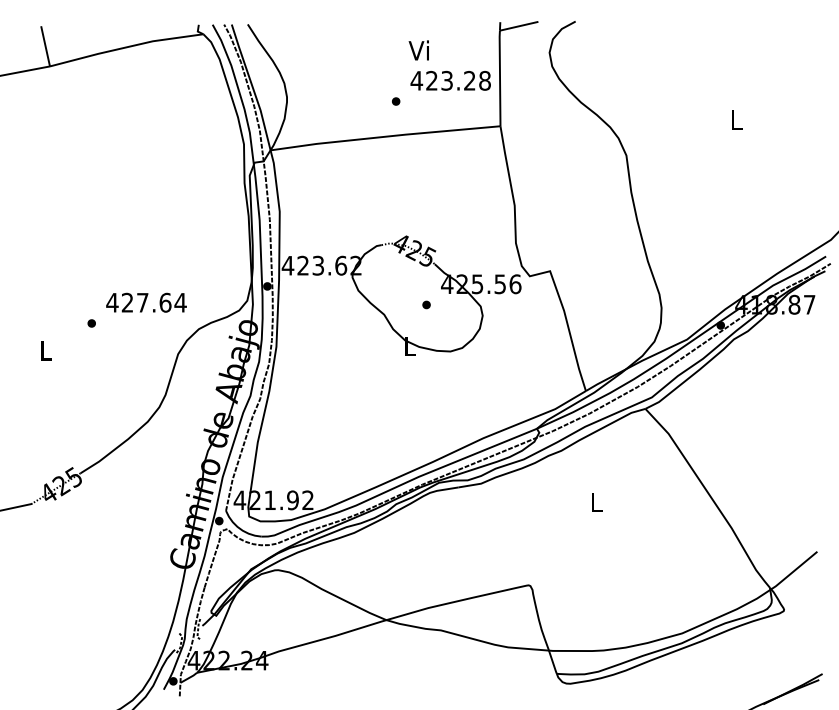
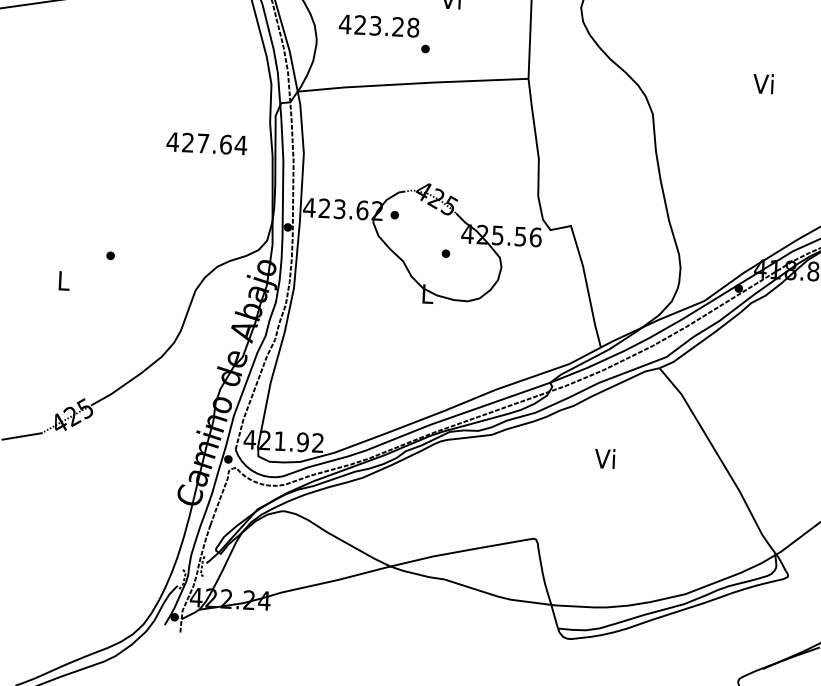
text: (450, 80) -> (378, 25), moved
text: (735, 119) -> (763, 83), L -> Vi
part: (373, 268) -> (394, 214), added
text: (146, 302) -> (206, 143), moved
text: (595, 501) -> (605, 458), L -> Vi

